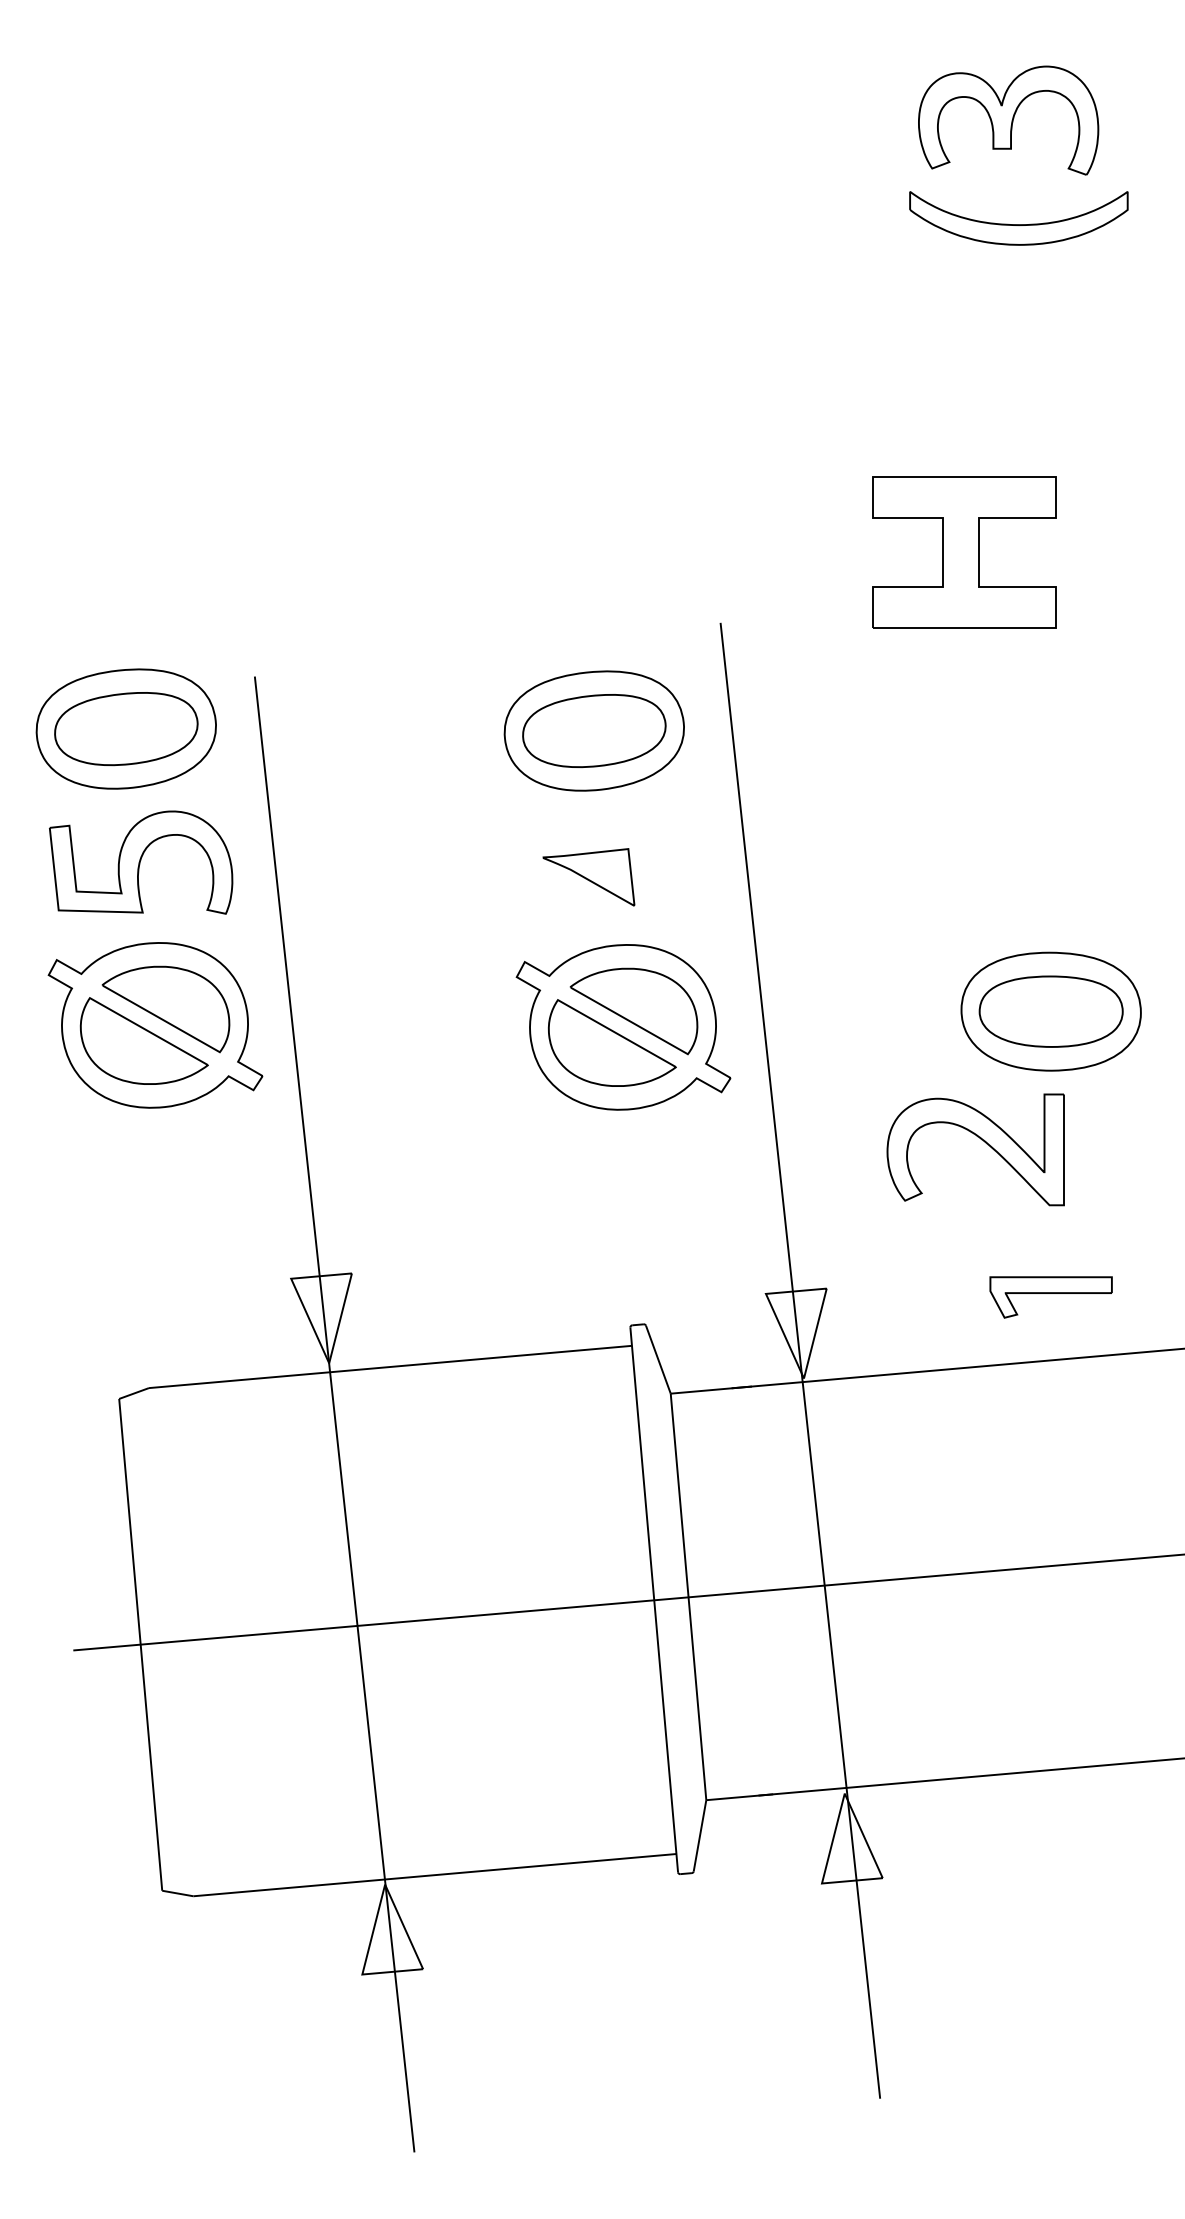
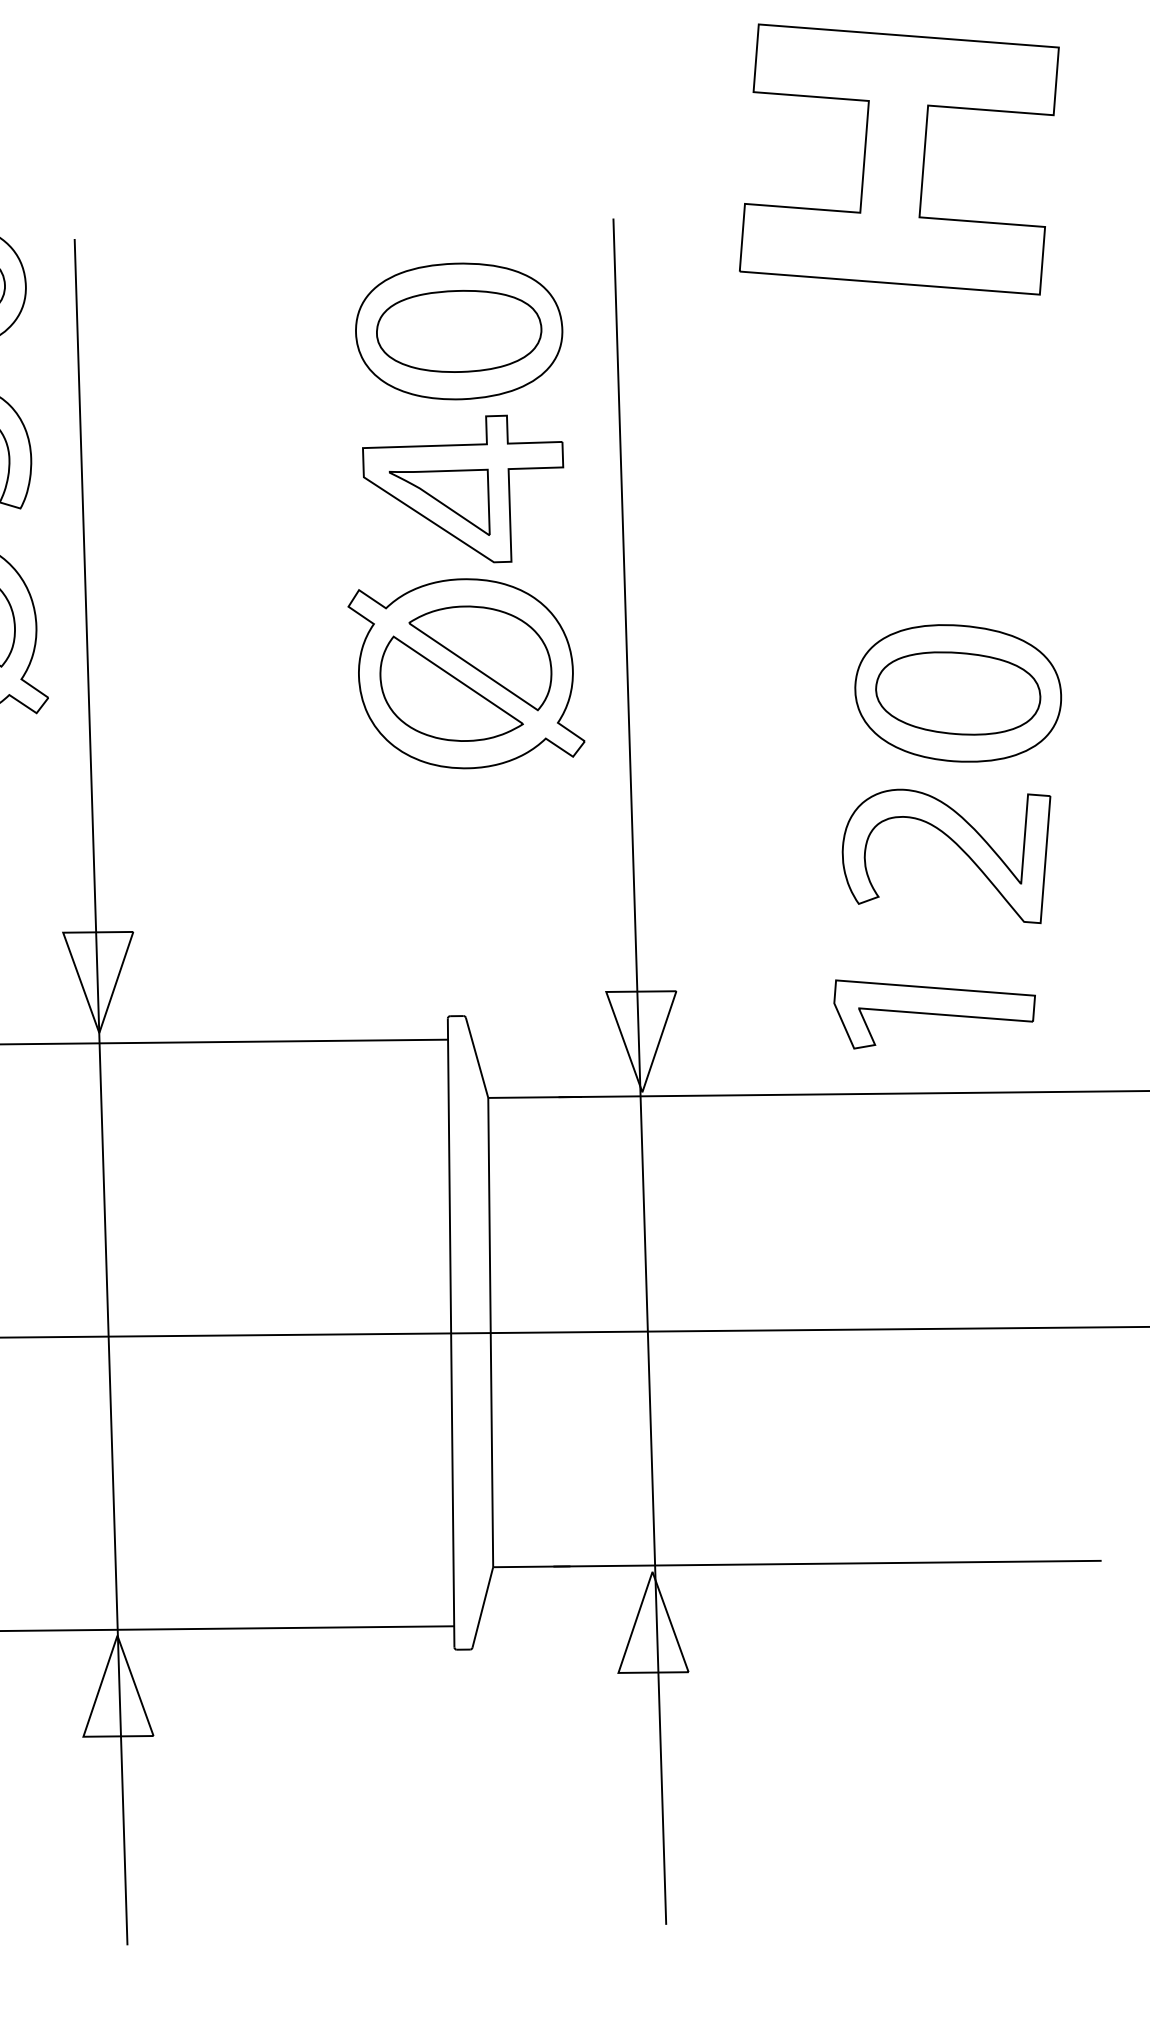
part: (964, 552) -> (899, 159), size x1.43
part: (605, 864) -> (460, 485), added
part: (981, 1140) -> (951, 841), moved
part: (1050, 1297) -> (932, 1021), size x1.43

